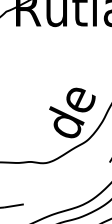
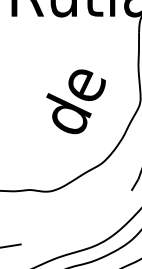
text: (72, 112) -> (76, 101), moved

